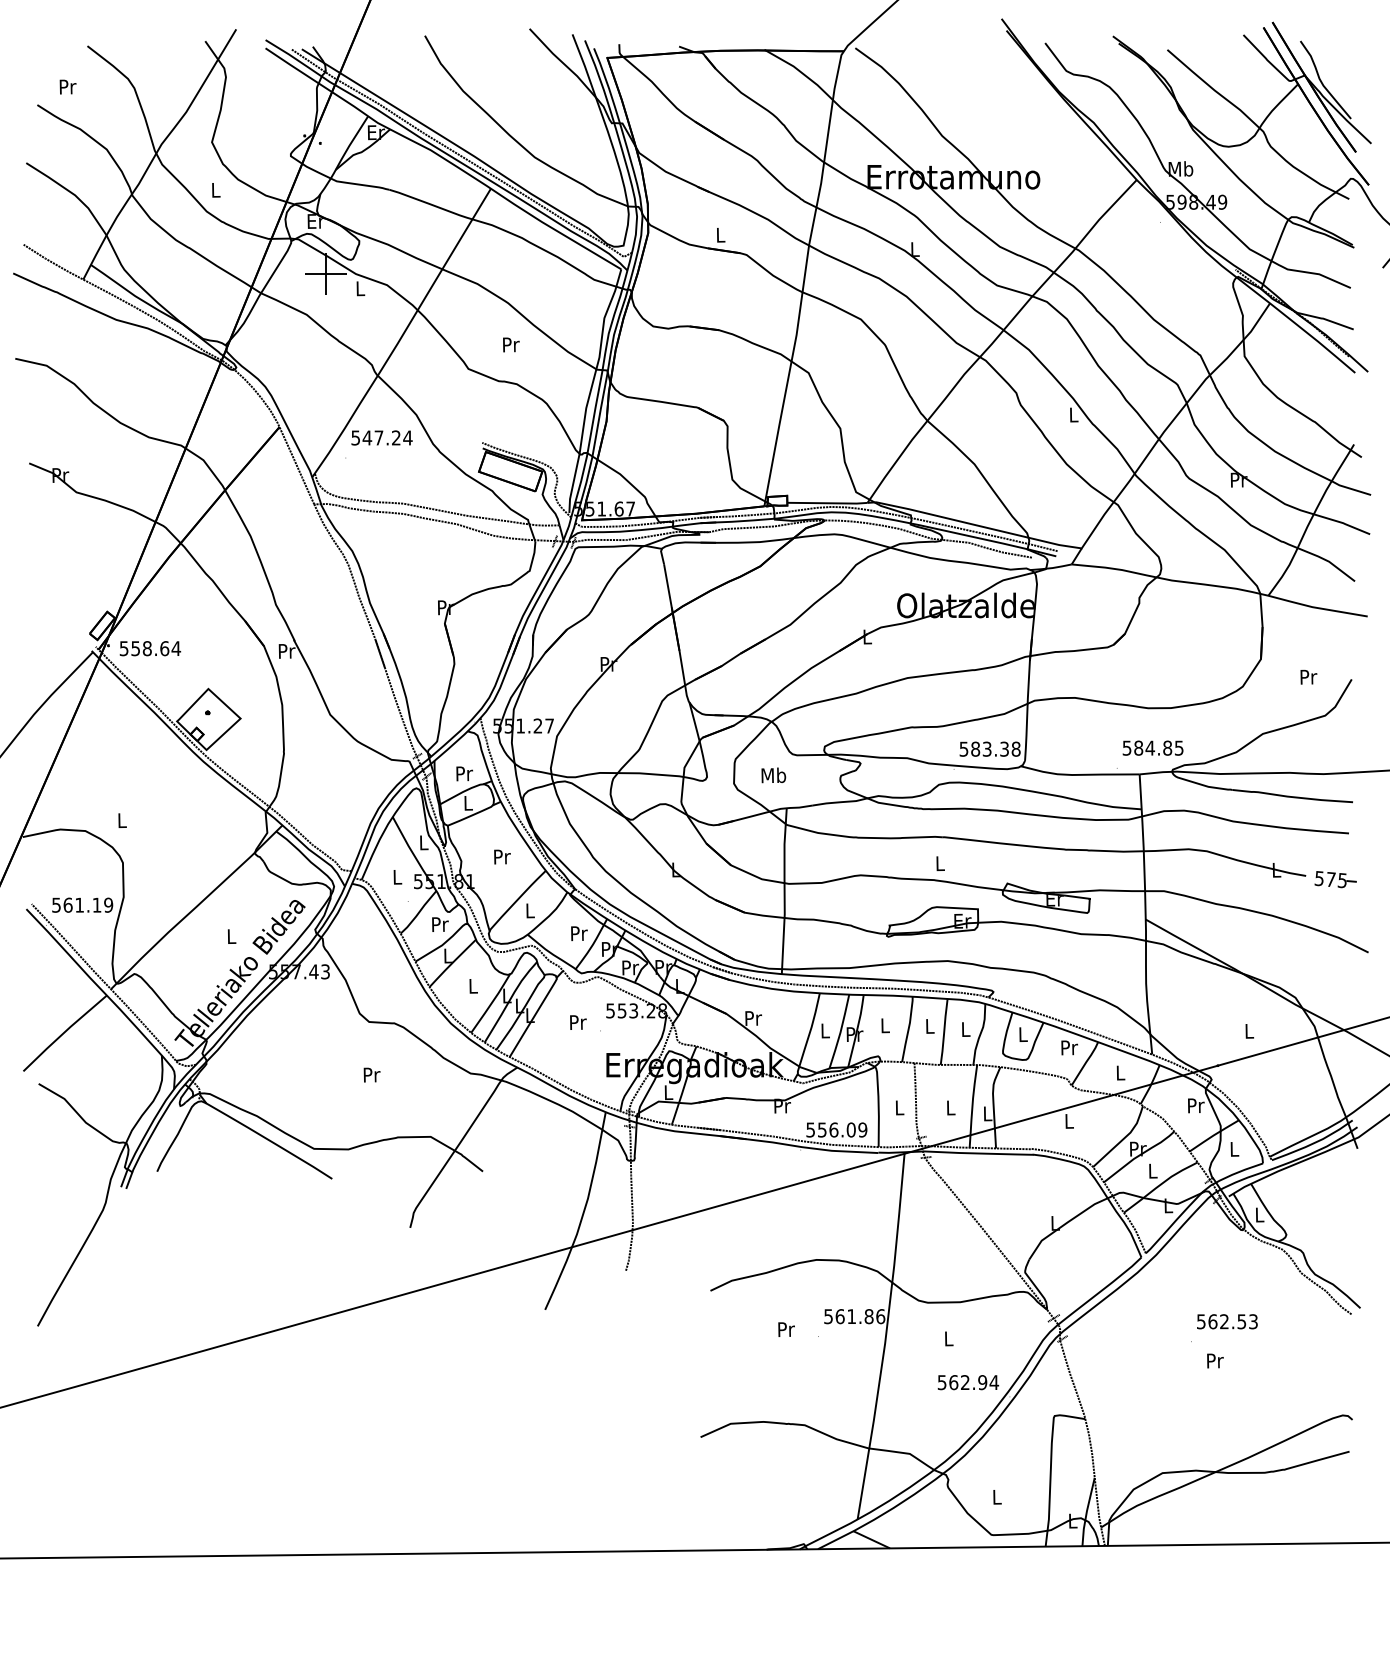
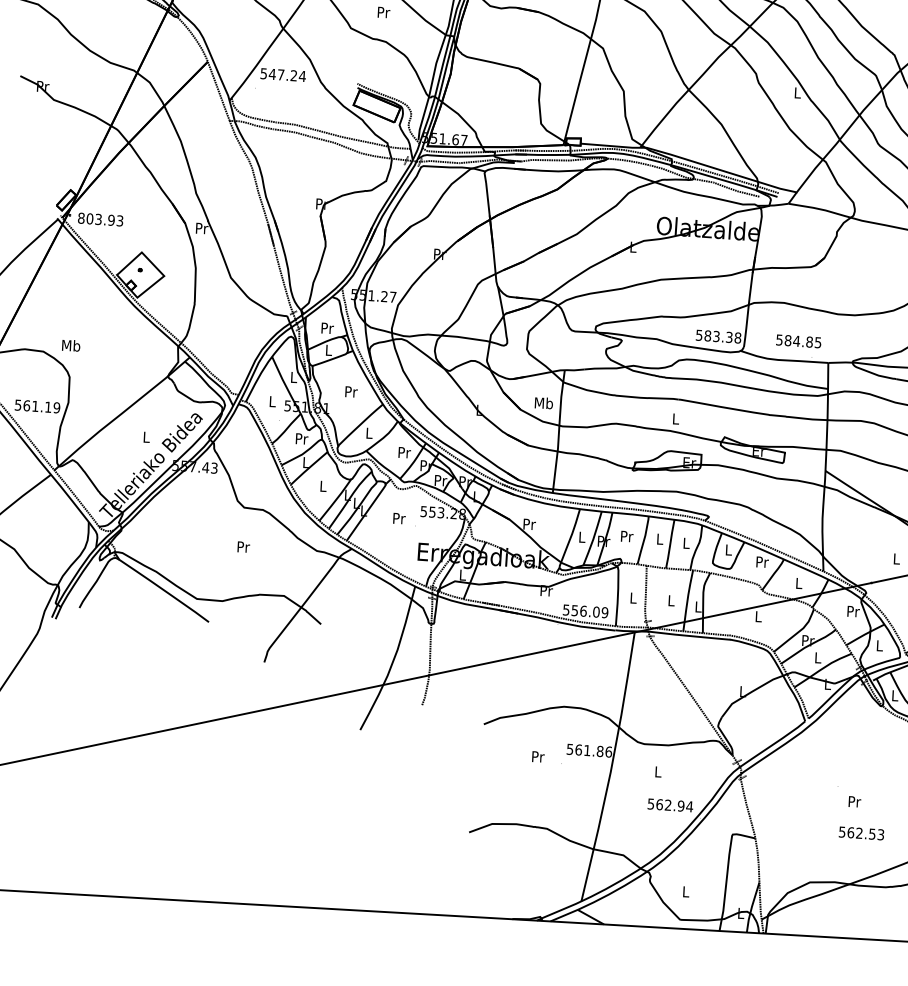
text: (150, 648) -> (100, 219), 558.64 -> 803.93
text: (1152, 747) -> (798, 340), moved
text: (773, 775) -> (543, 403), moved
text: (121, 820) -> (70, 345), L -> Mb
text: (885, 1025) -> (627, 536), L -> Pr
text: (1227, 1321) -> (861, 833), moved

